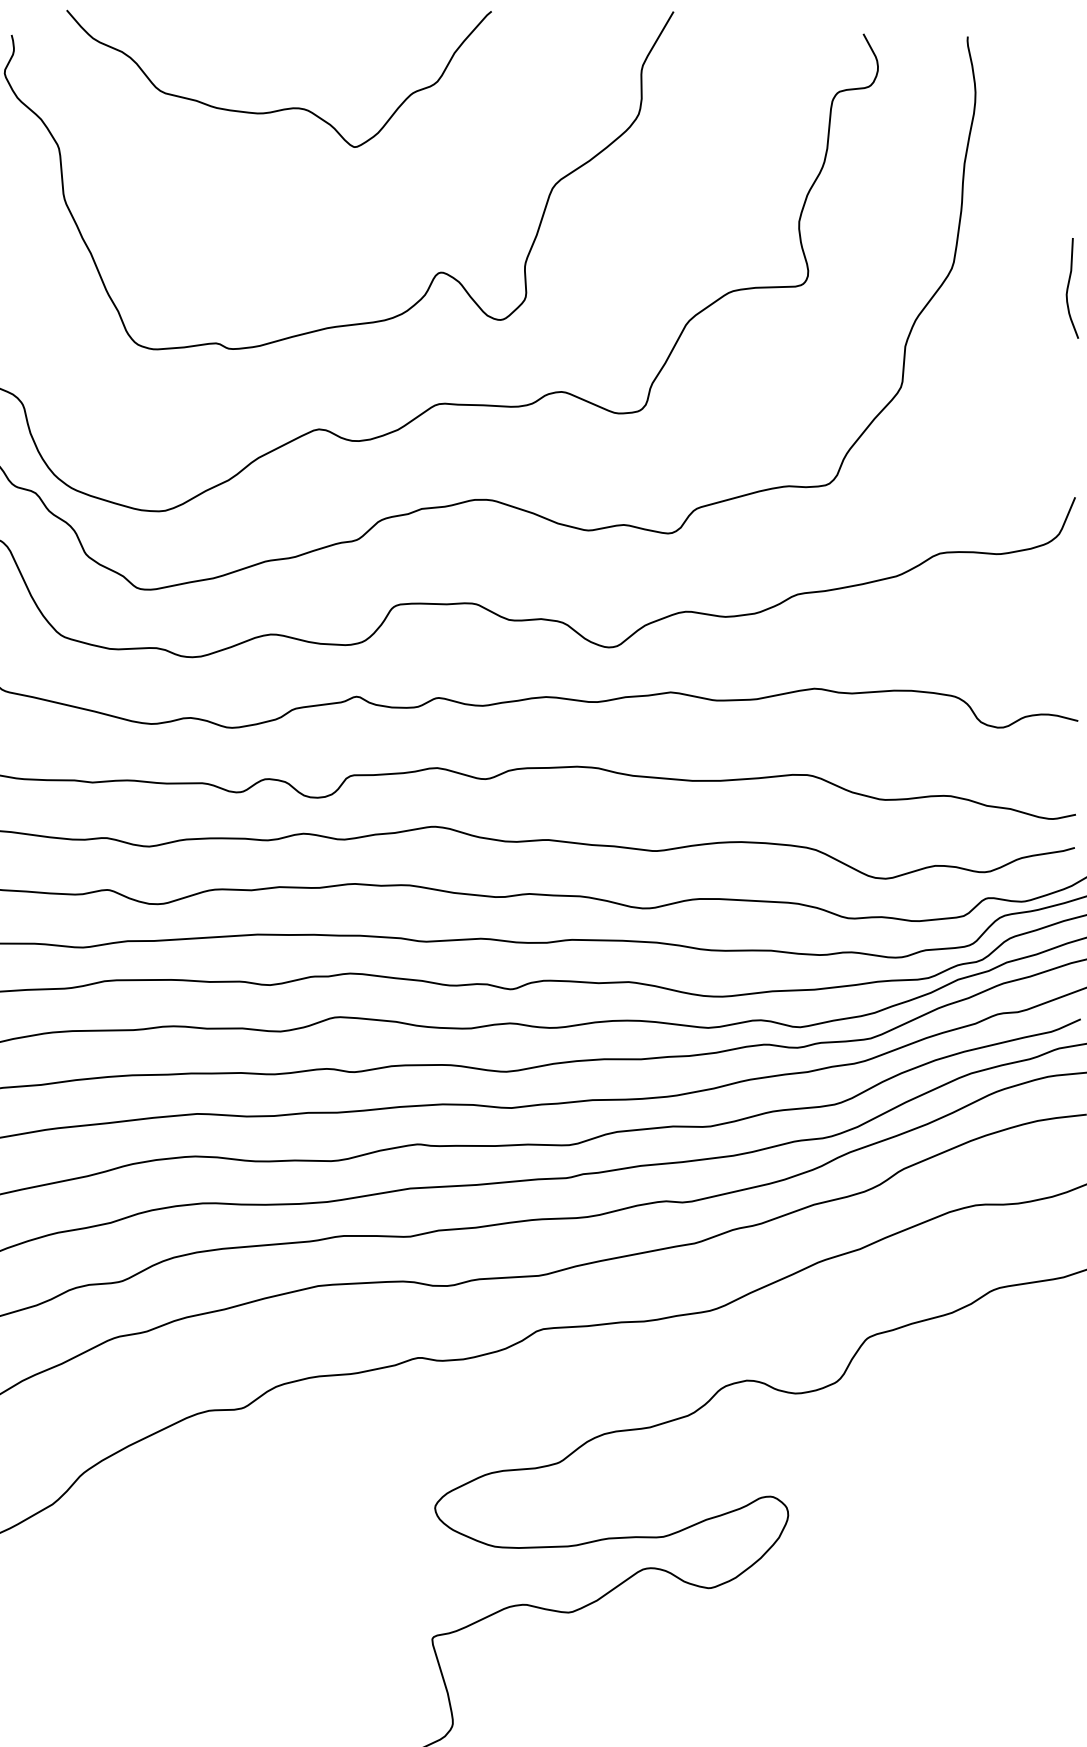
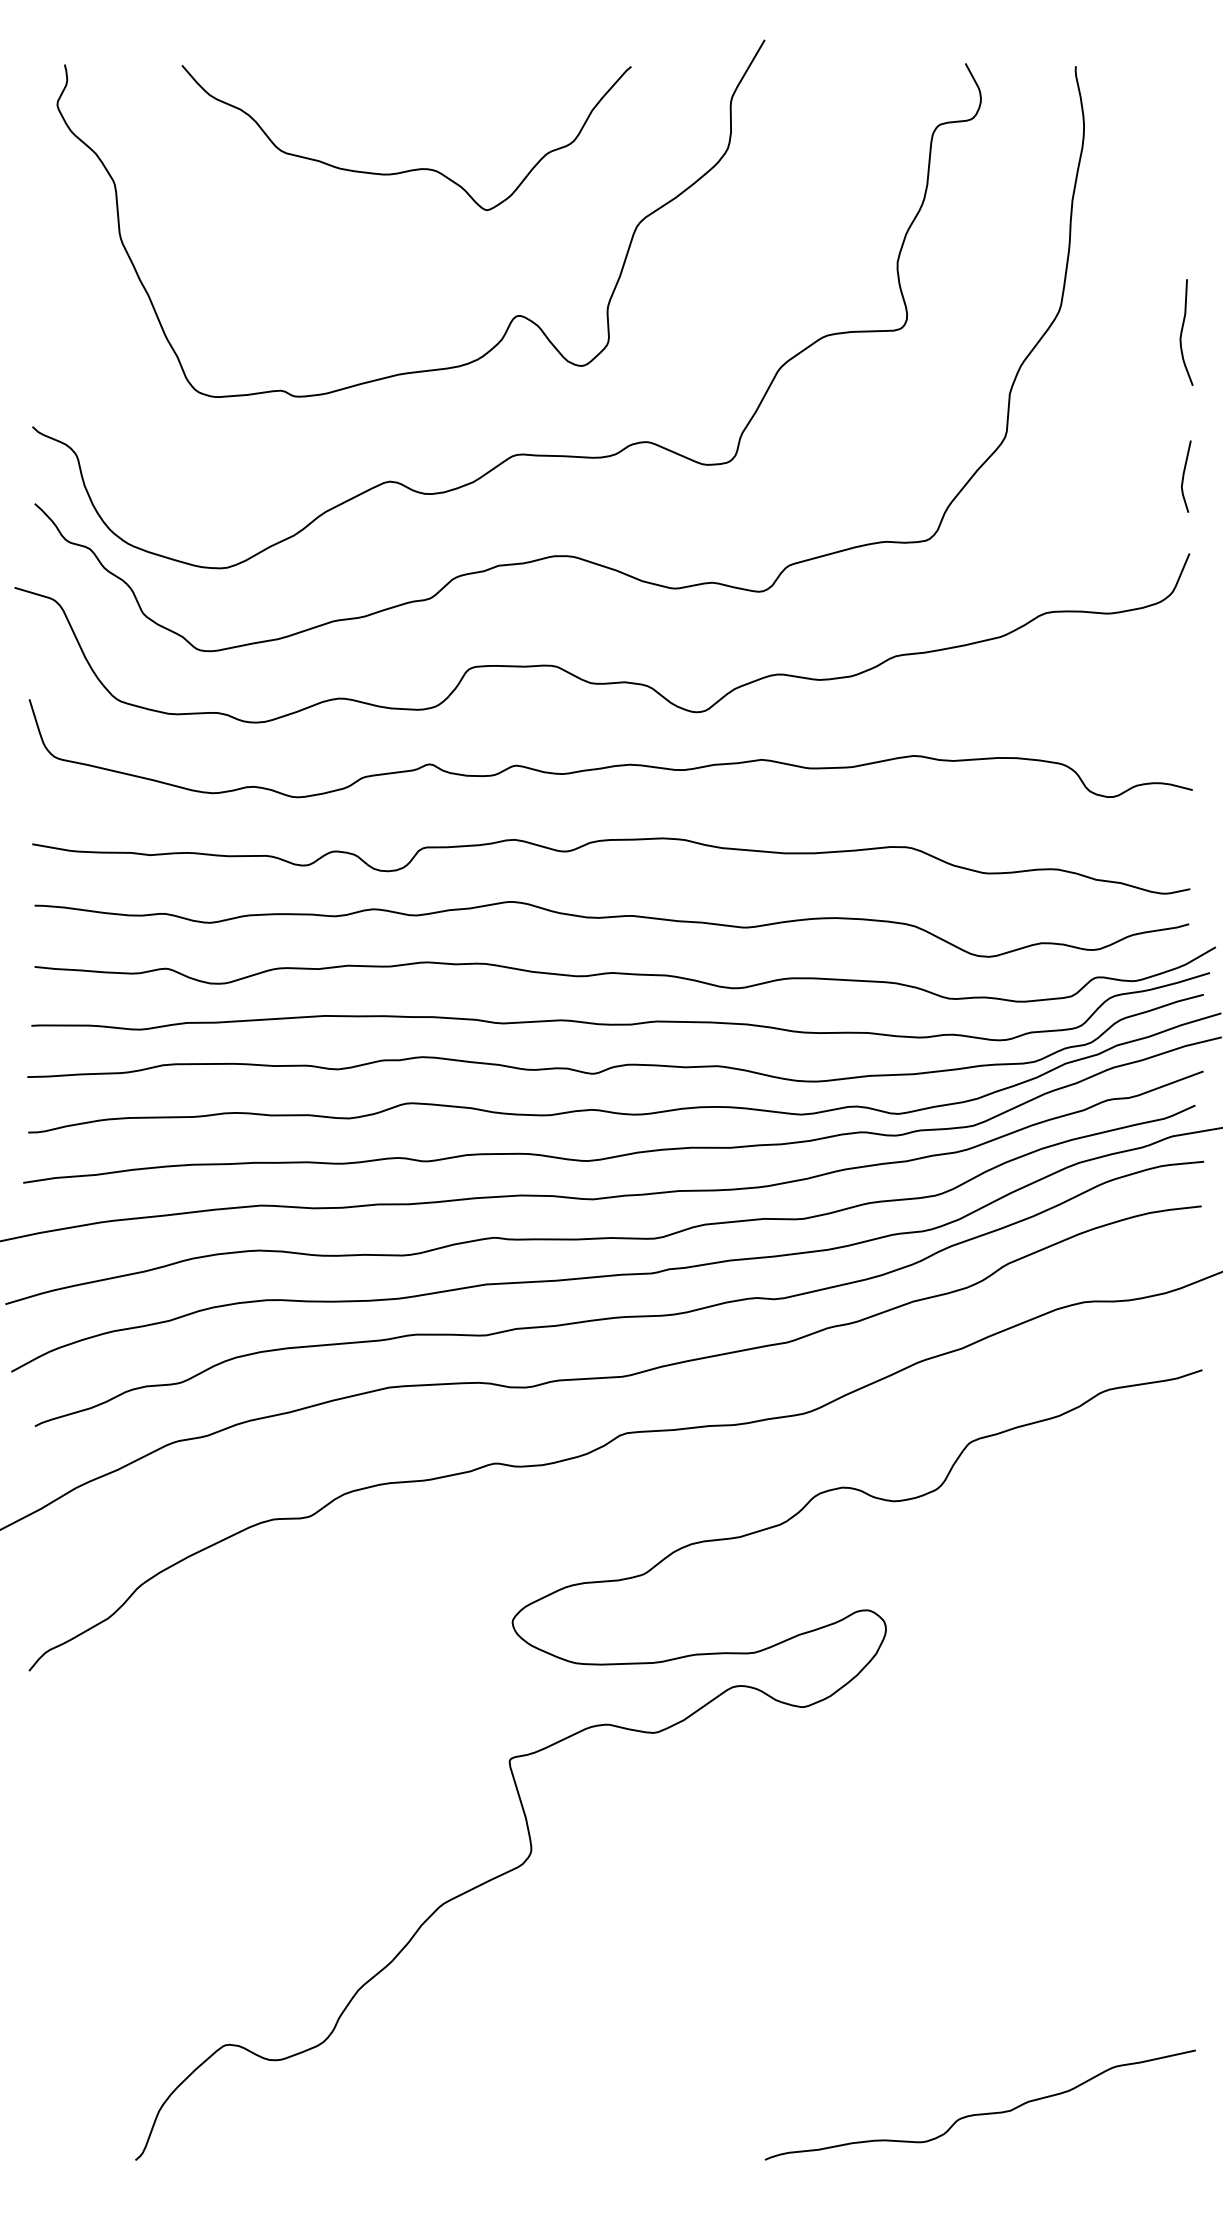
curve: (282, 108) -> (410, 169), moved
line: (1070, 424) -> (1184, 476), added

